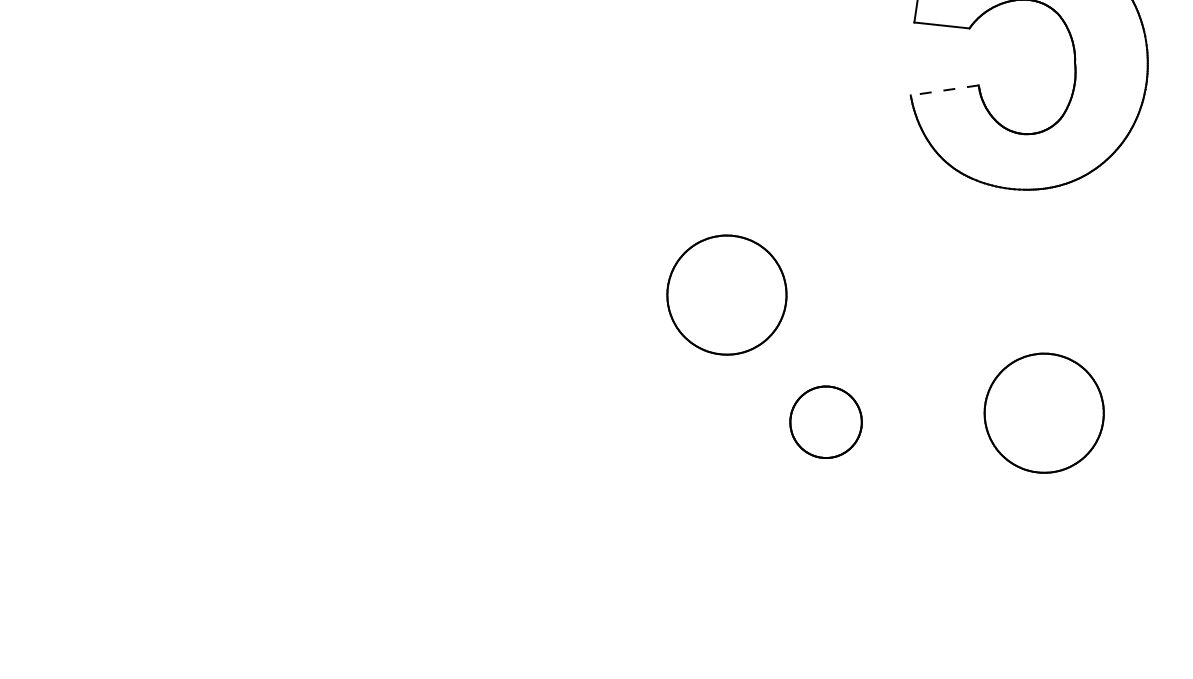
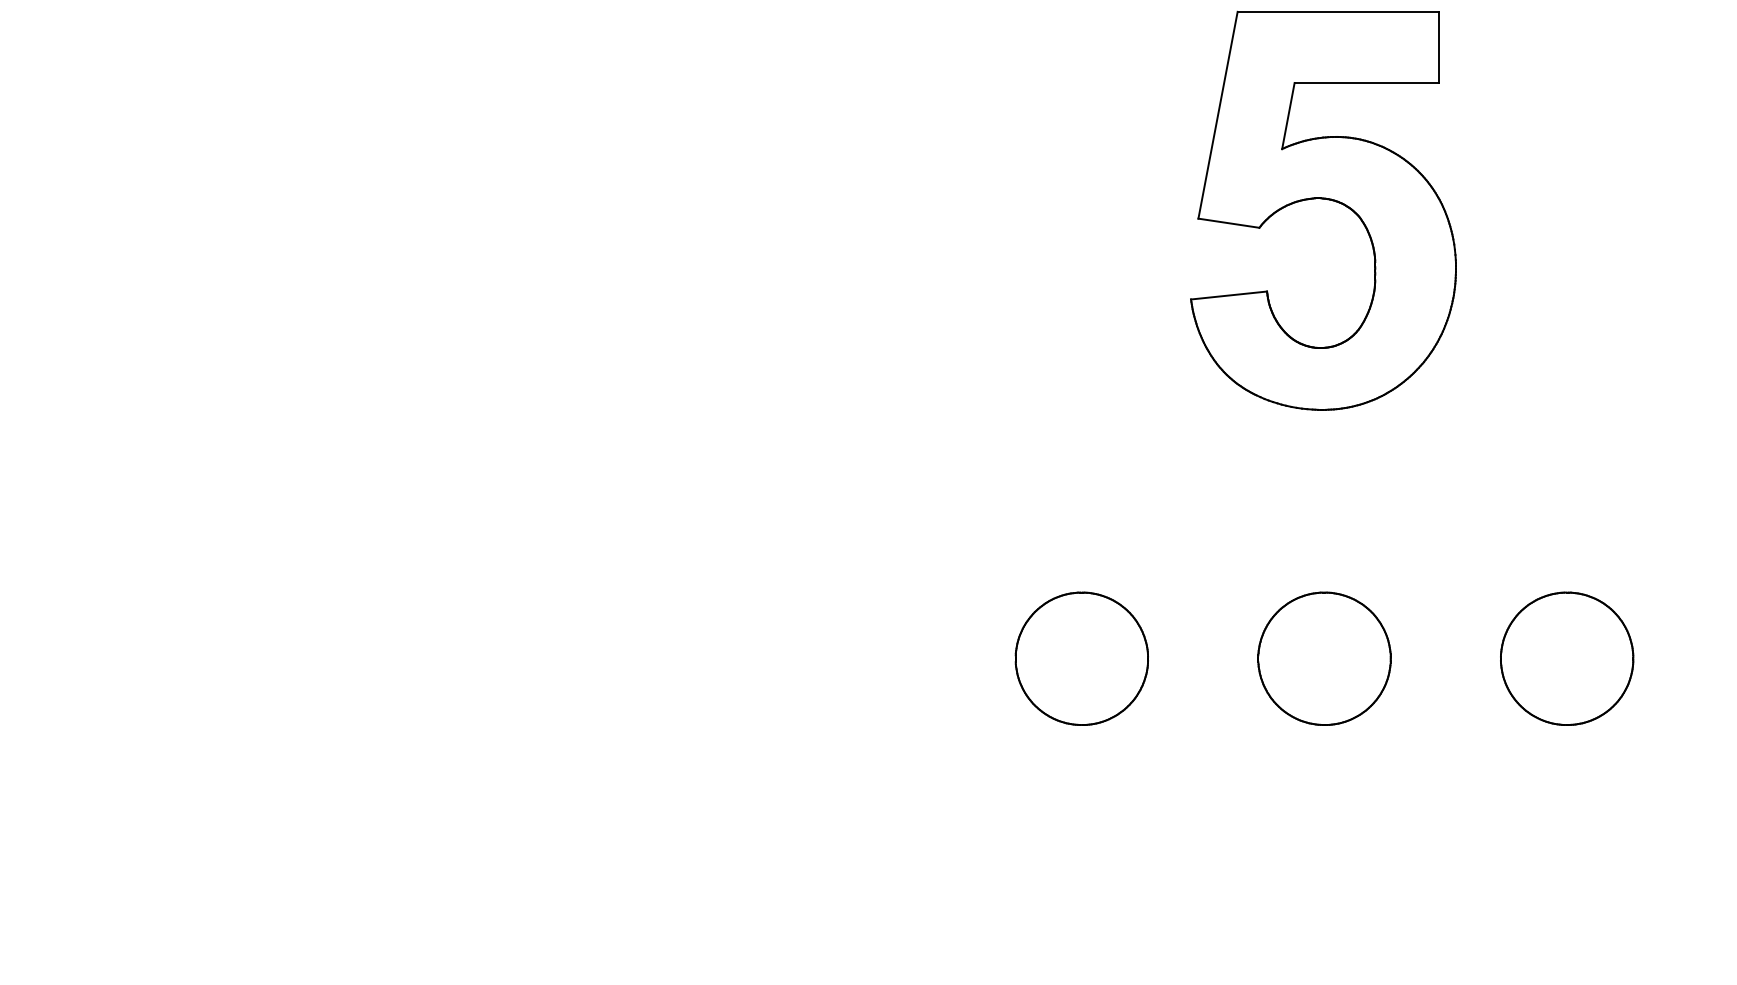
line: (944, 90) -> (1228, 295), dashed -> solid
part: (726, 294) -> (977, 512), removed
part: (825, 422) -> (1081, 658), size x1.67

